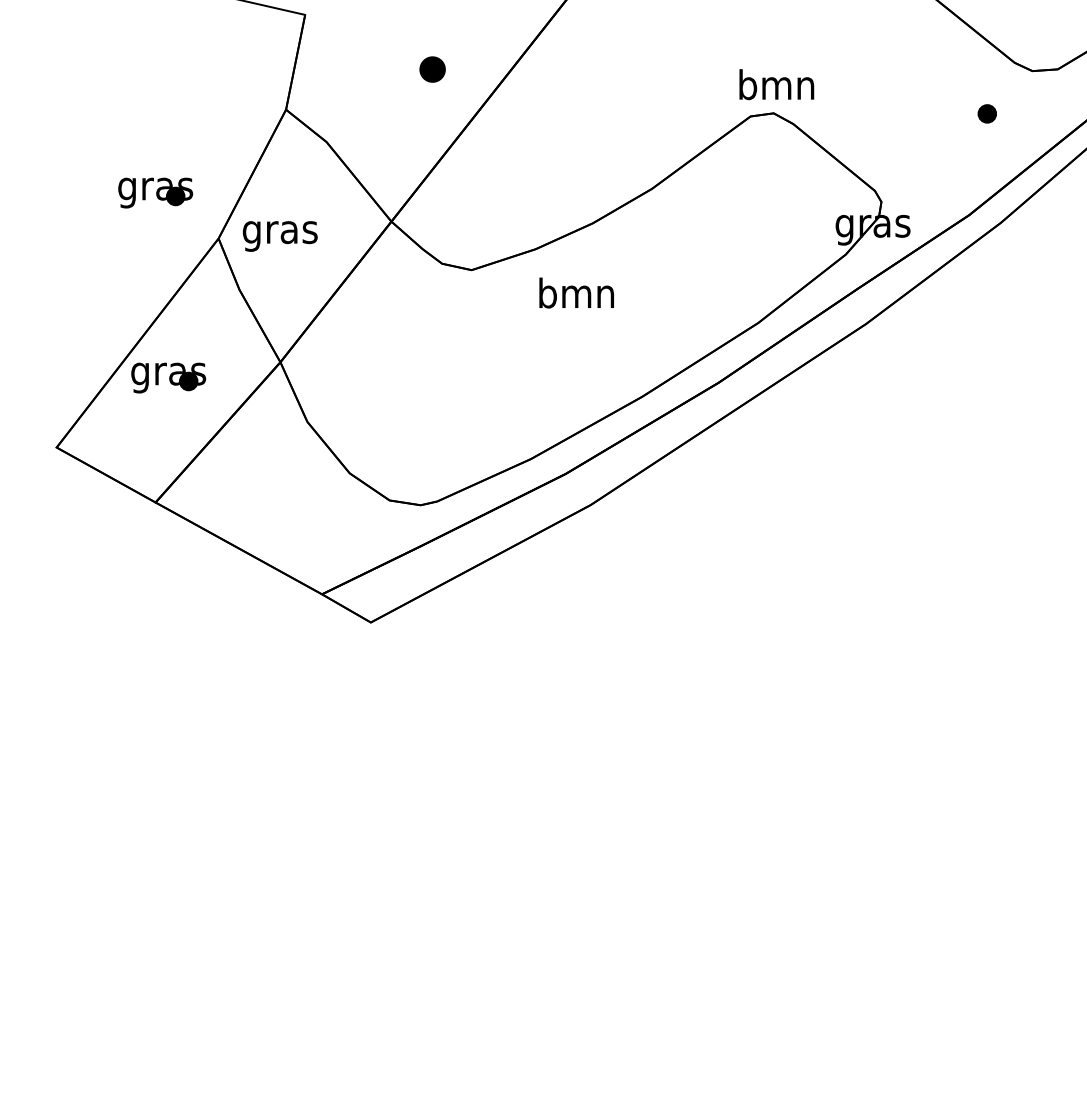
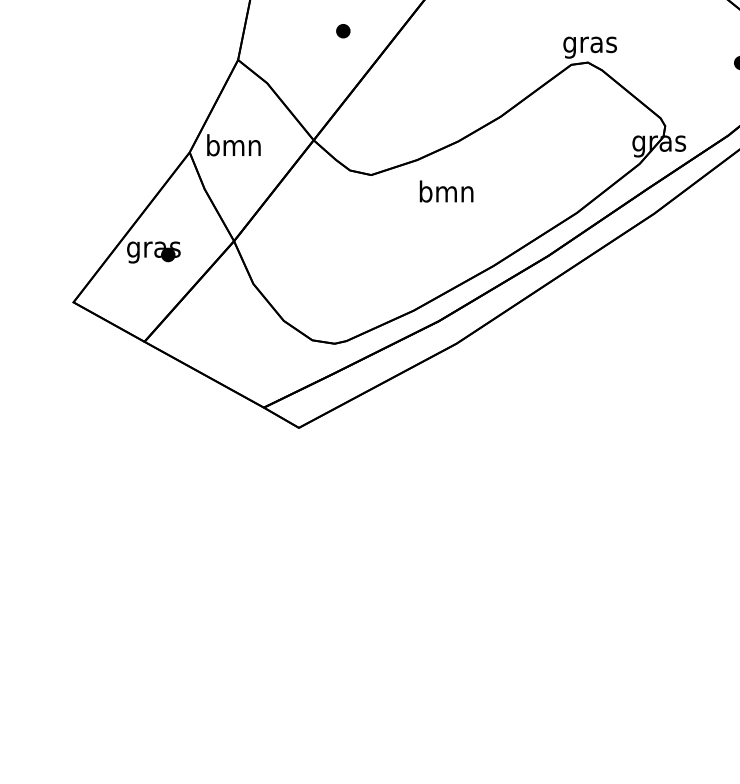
part: (432, 69) -> (343, 31), size x0.71
text: (776, 88) -> (589, 44), bmn -> gras
part: (155, 192) -> (144, 119), removed
text: (279, 232) -> (233, 148), gras -> bmn

